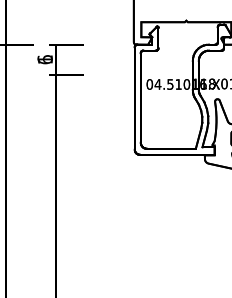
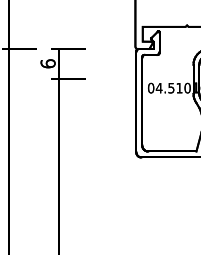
text: (44, 59) -> (47, 63), 1 -> 6

